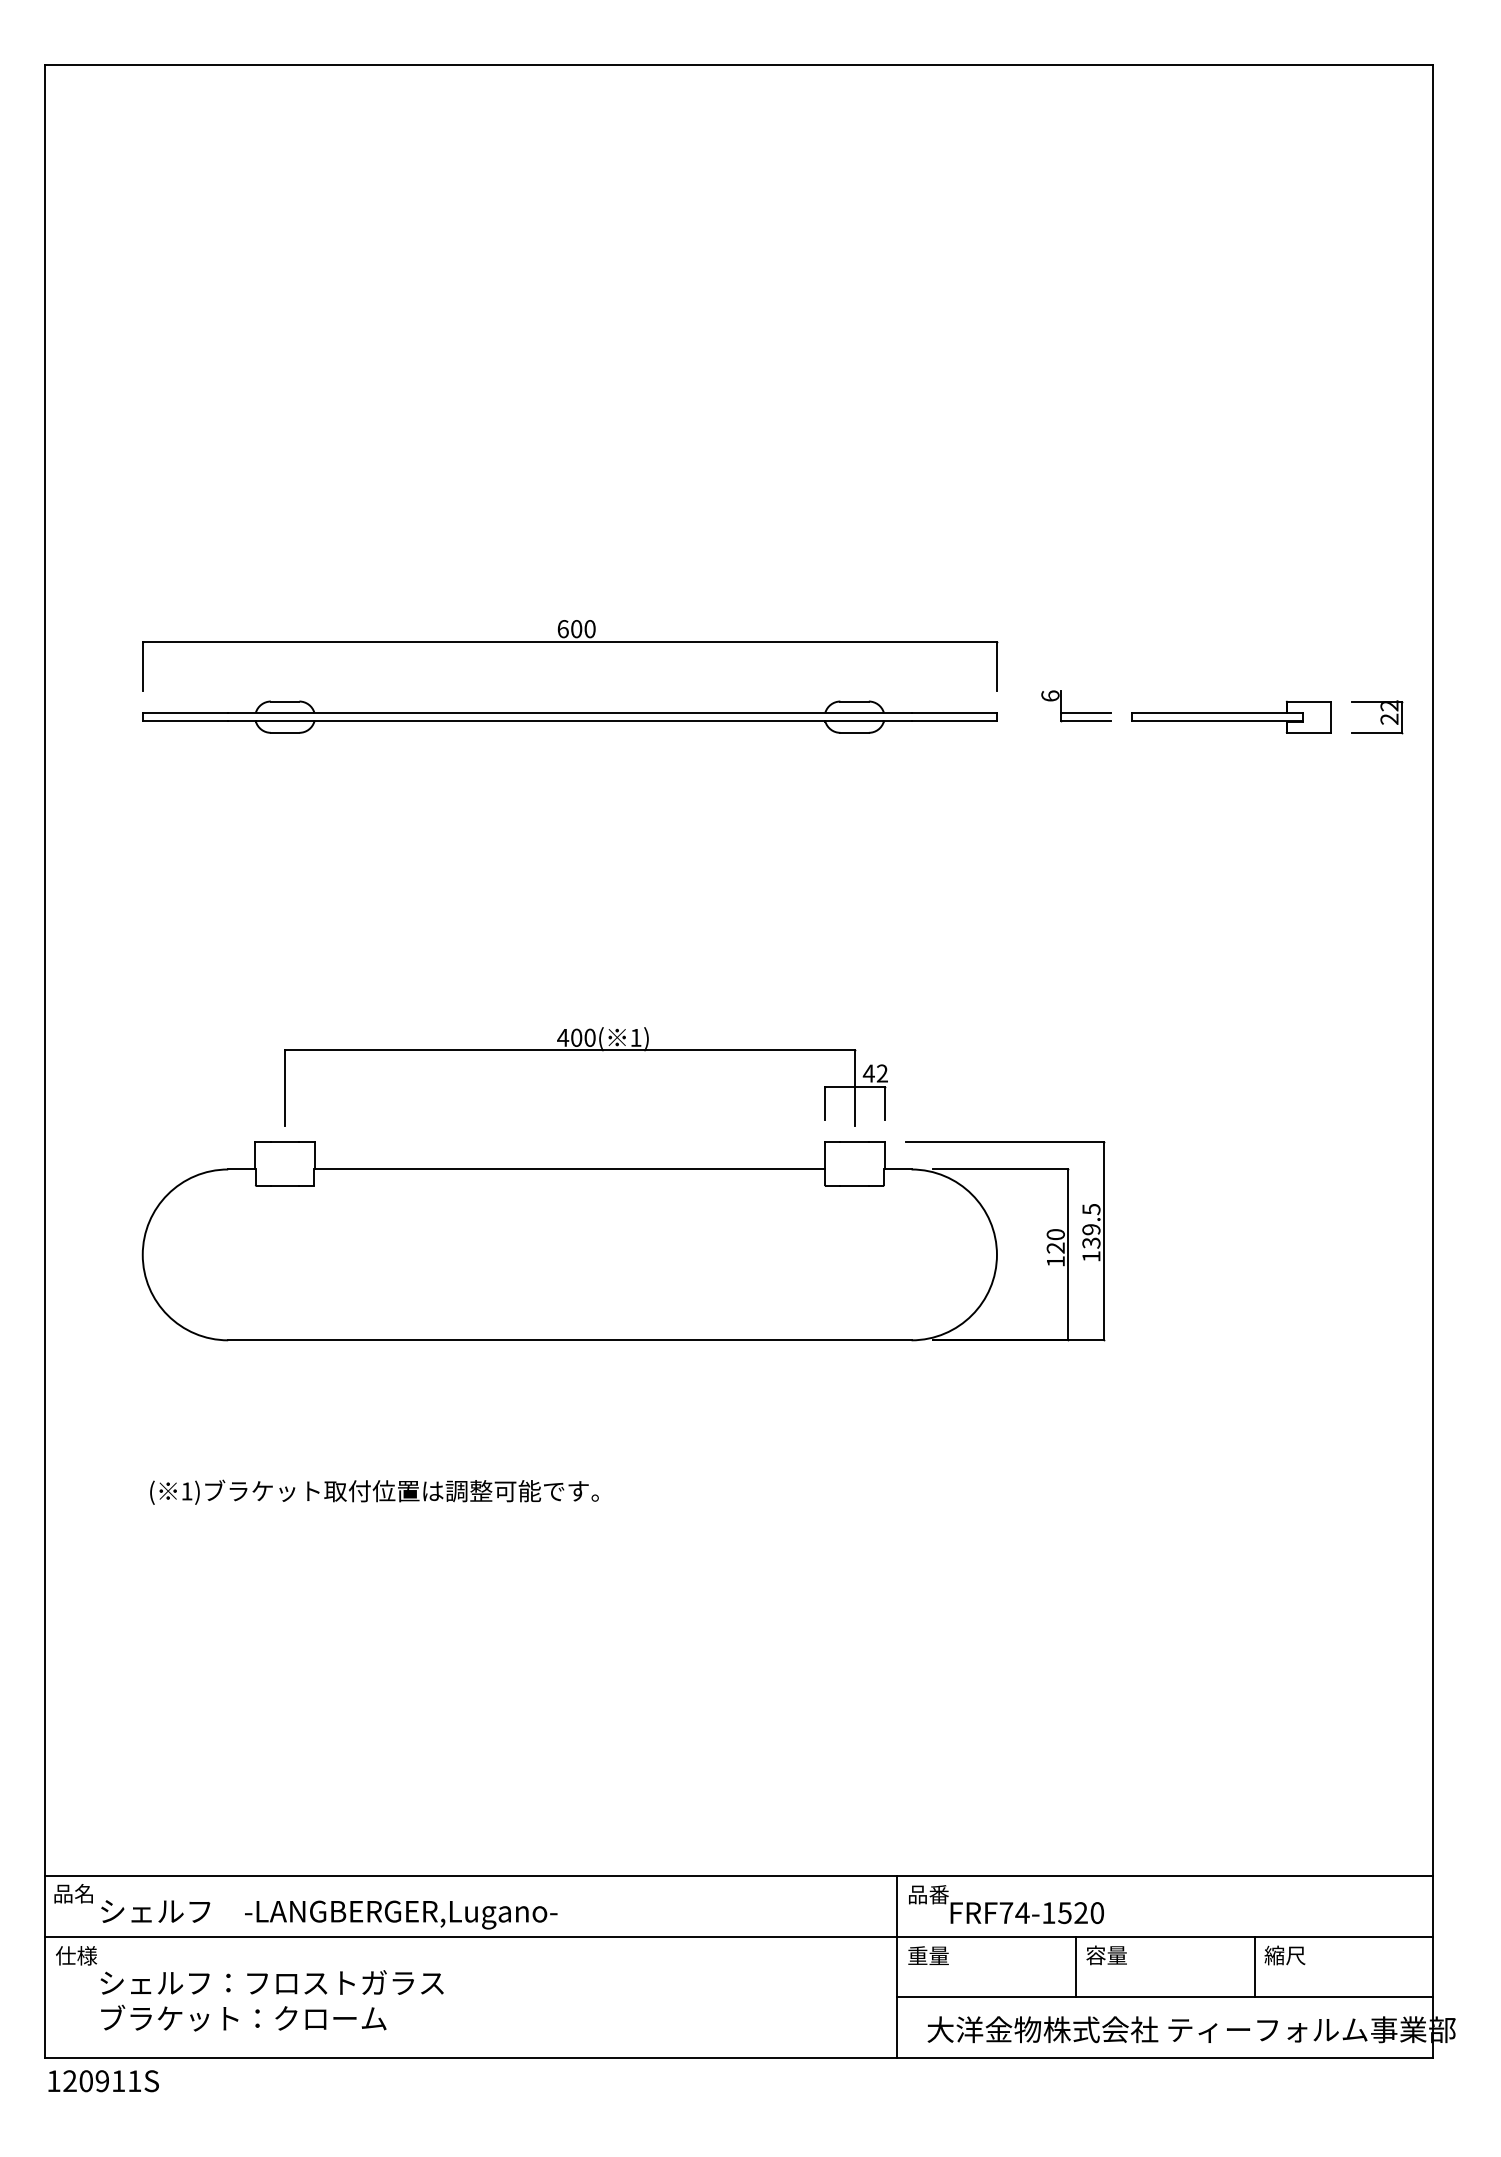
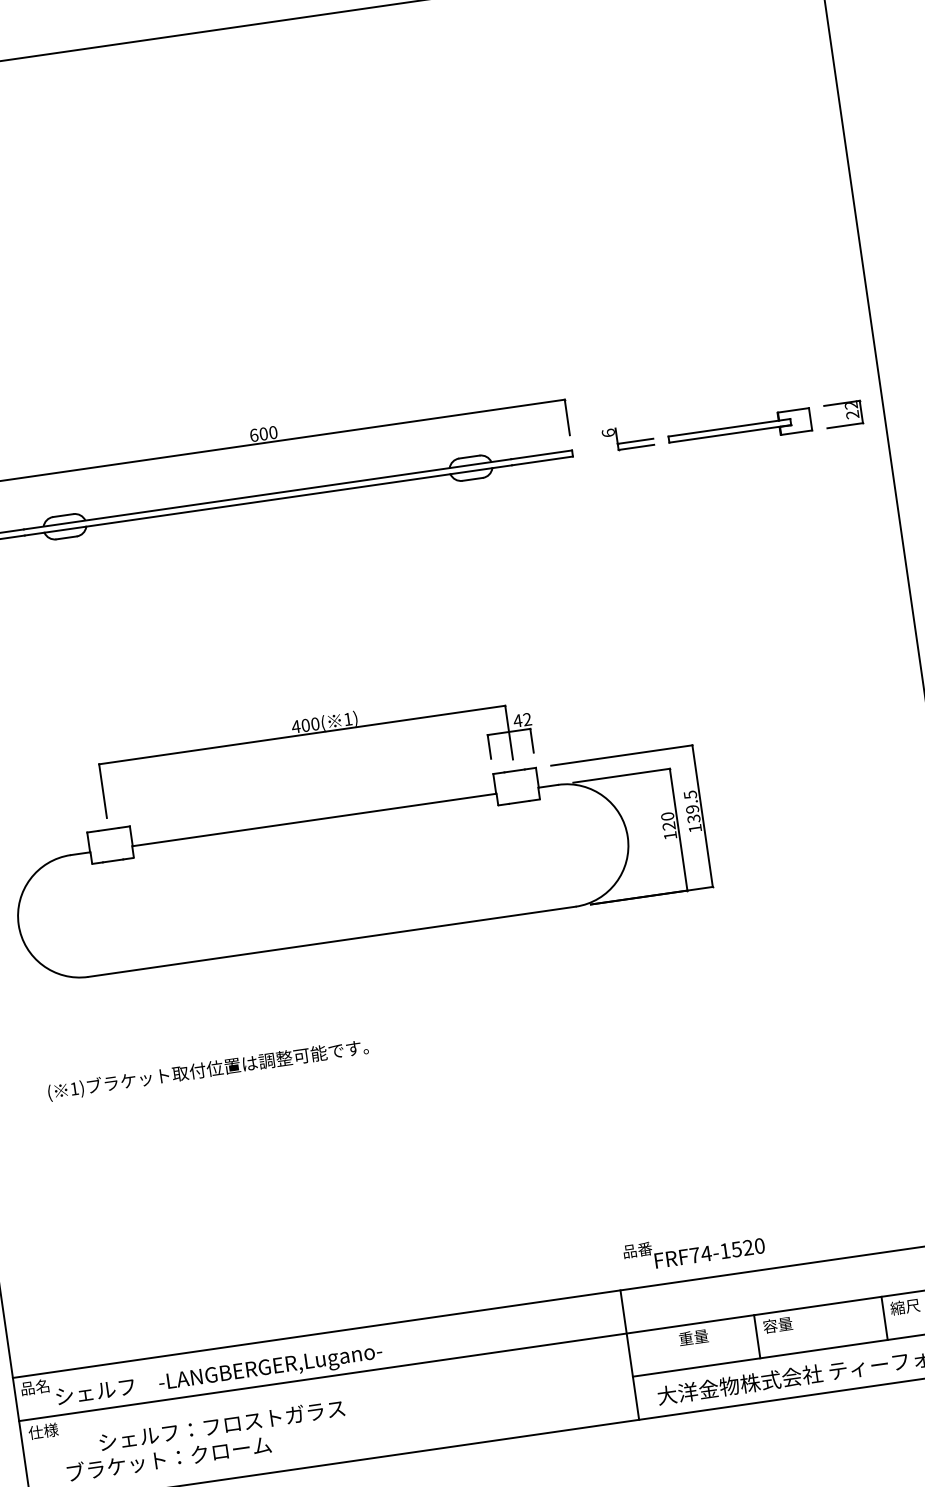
text: (1006, 1904) -> (694, 1249), moved
text: (928, 1955) -> (693, 1337), moved
text: (271, 1982) -> (221, 1425), moved

